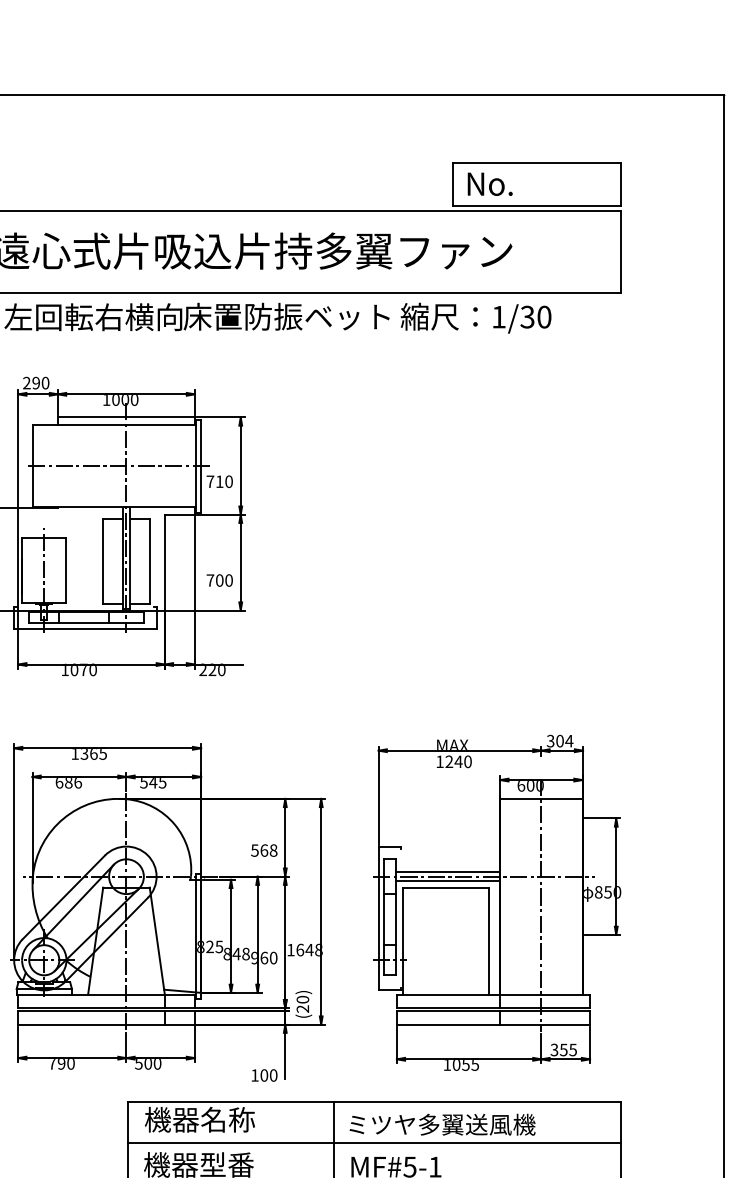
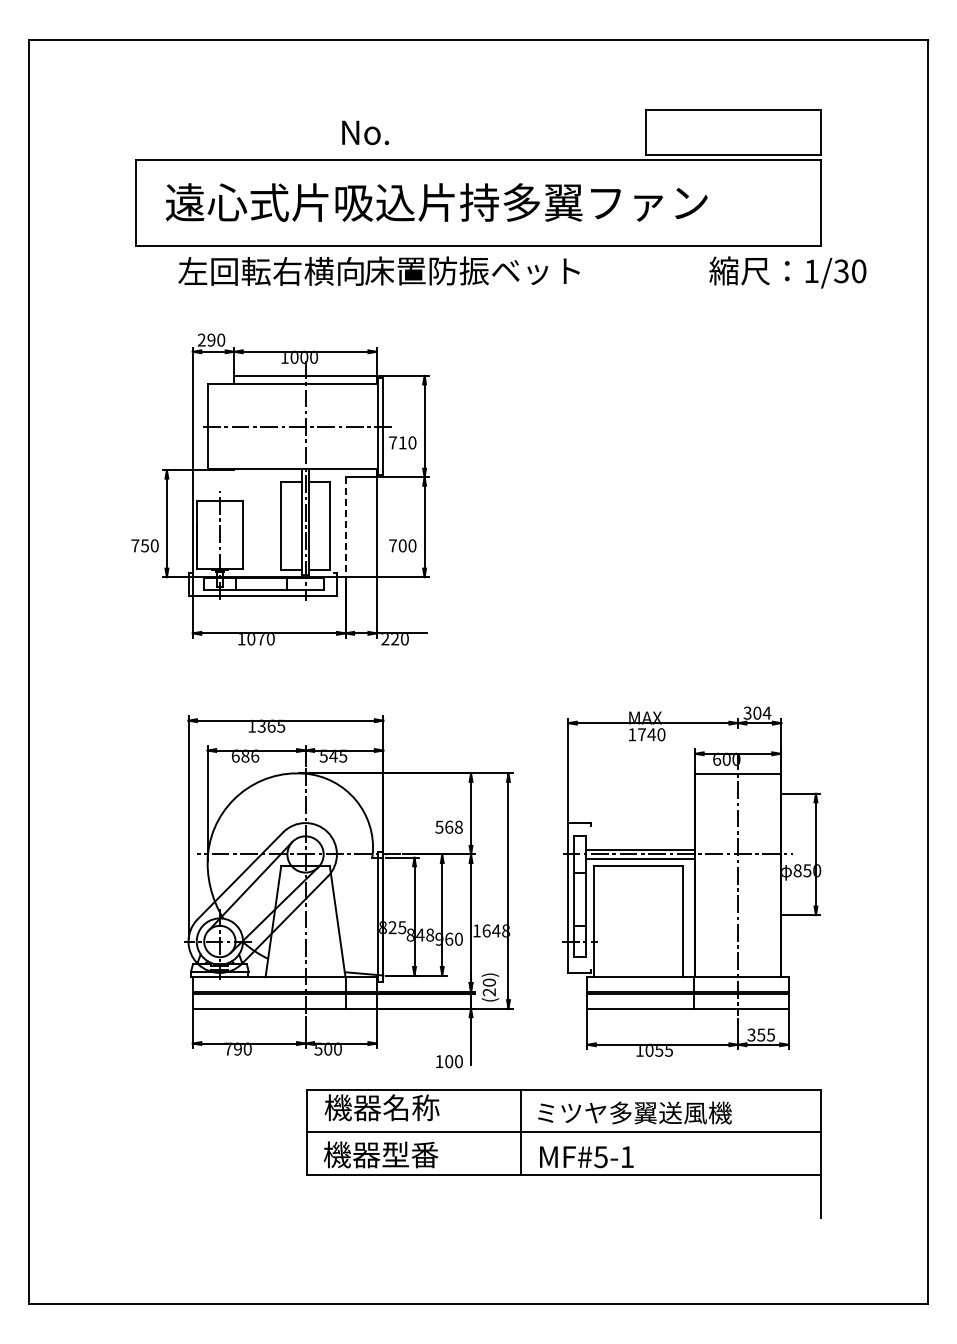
text: (490, 183) -> (365, 132), moved
text: (475, 318) -> (787, 272), moved
line: (164, 562) -> (345, 527), solid -> dashed
text: (448, 761) -> (641, 734), 1240 -> 1740

